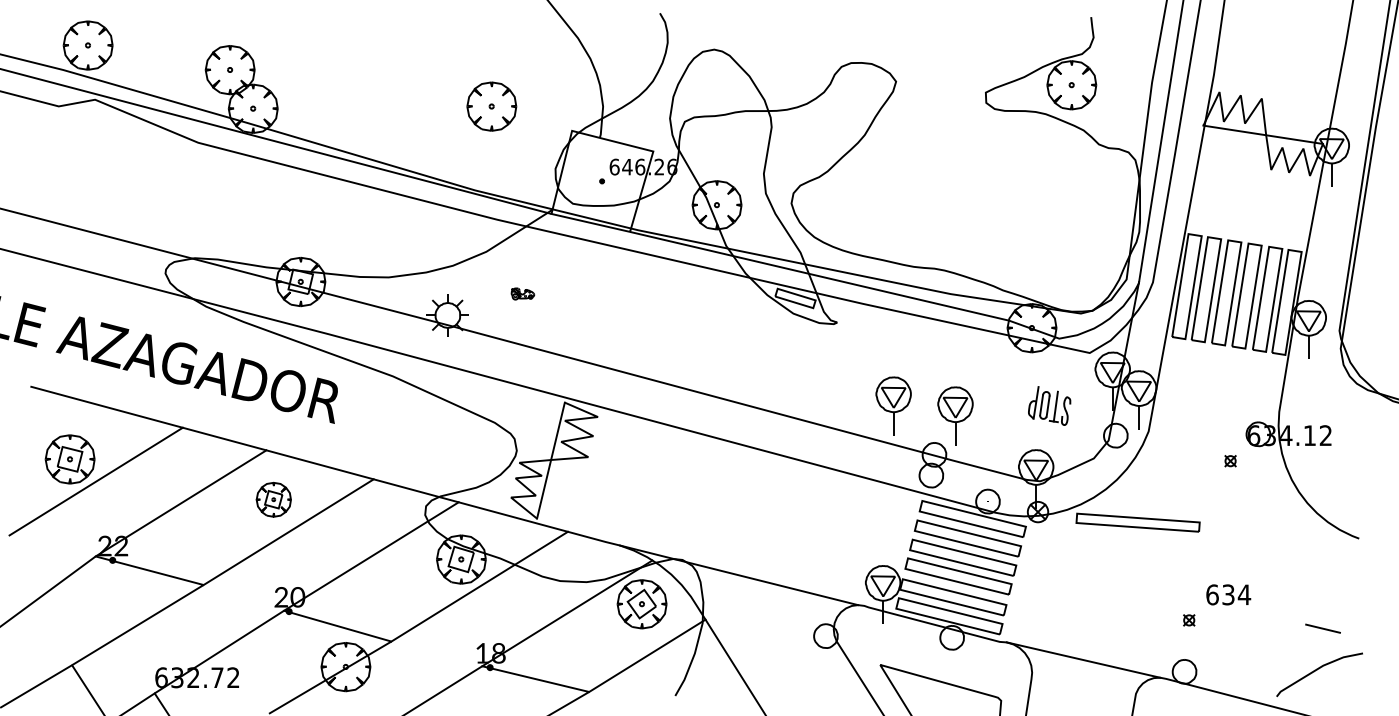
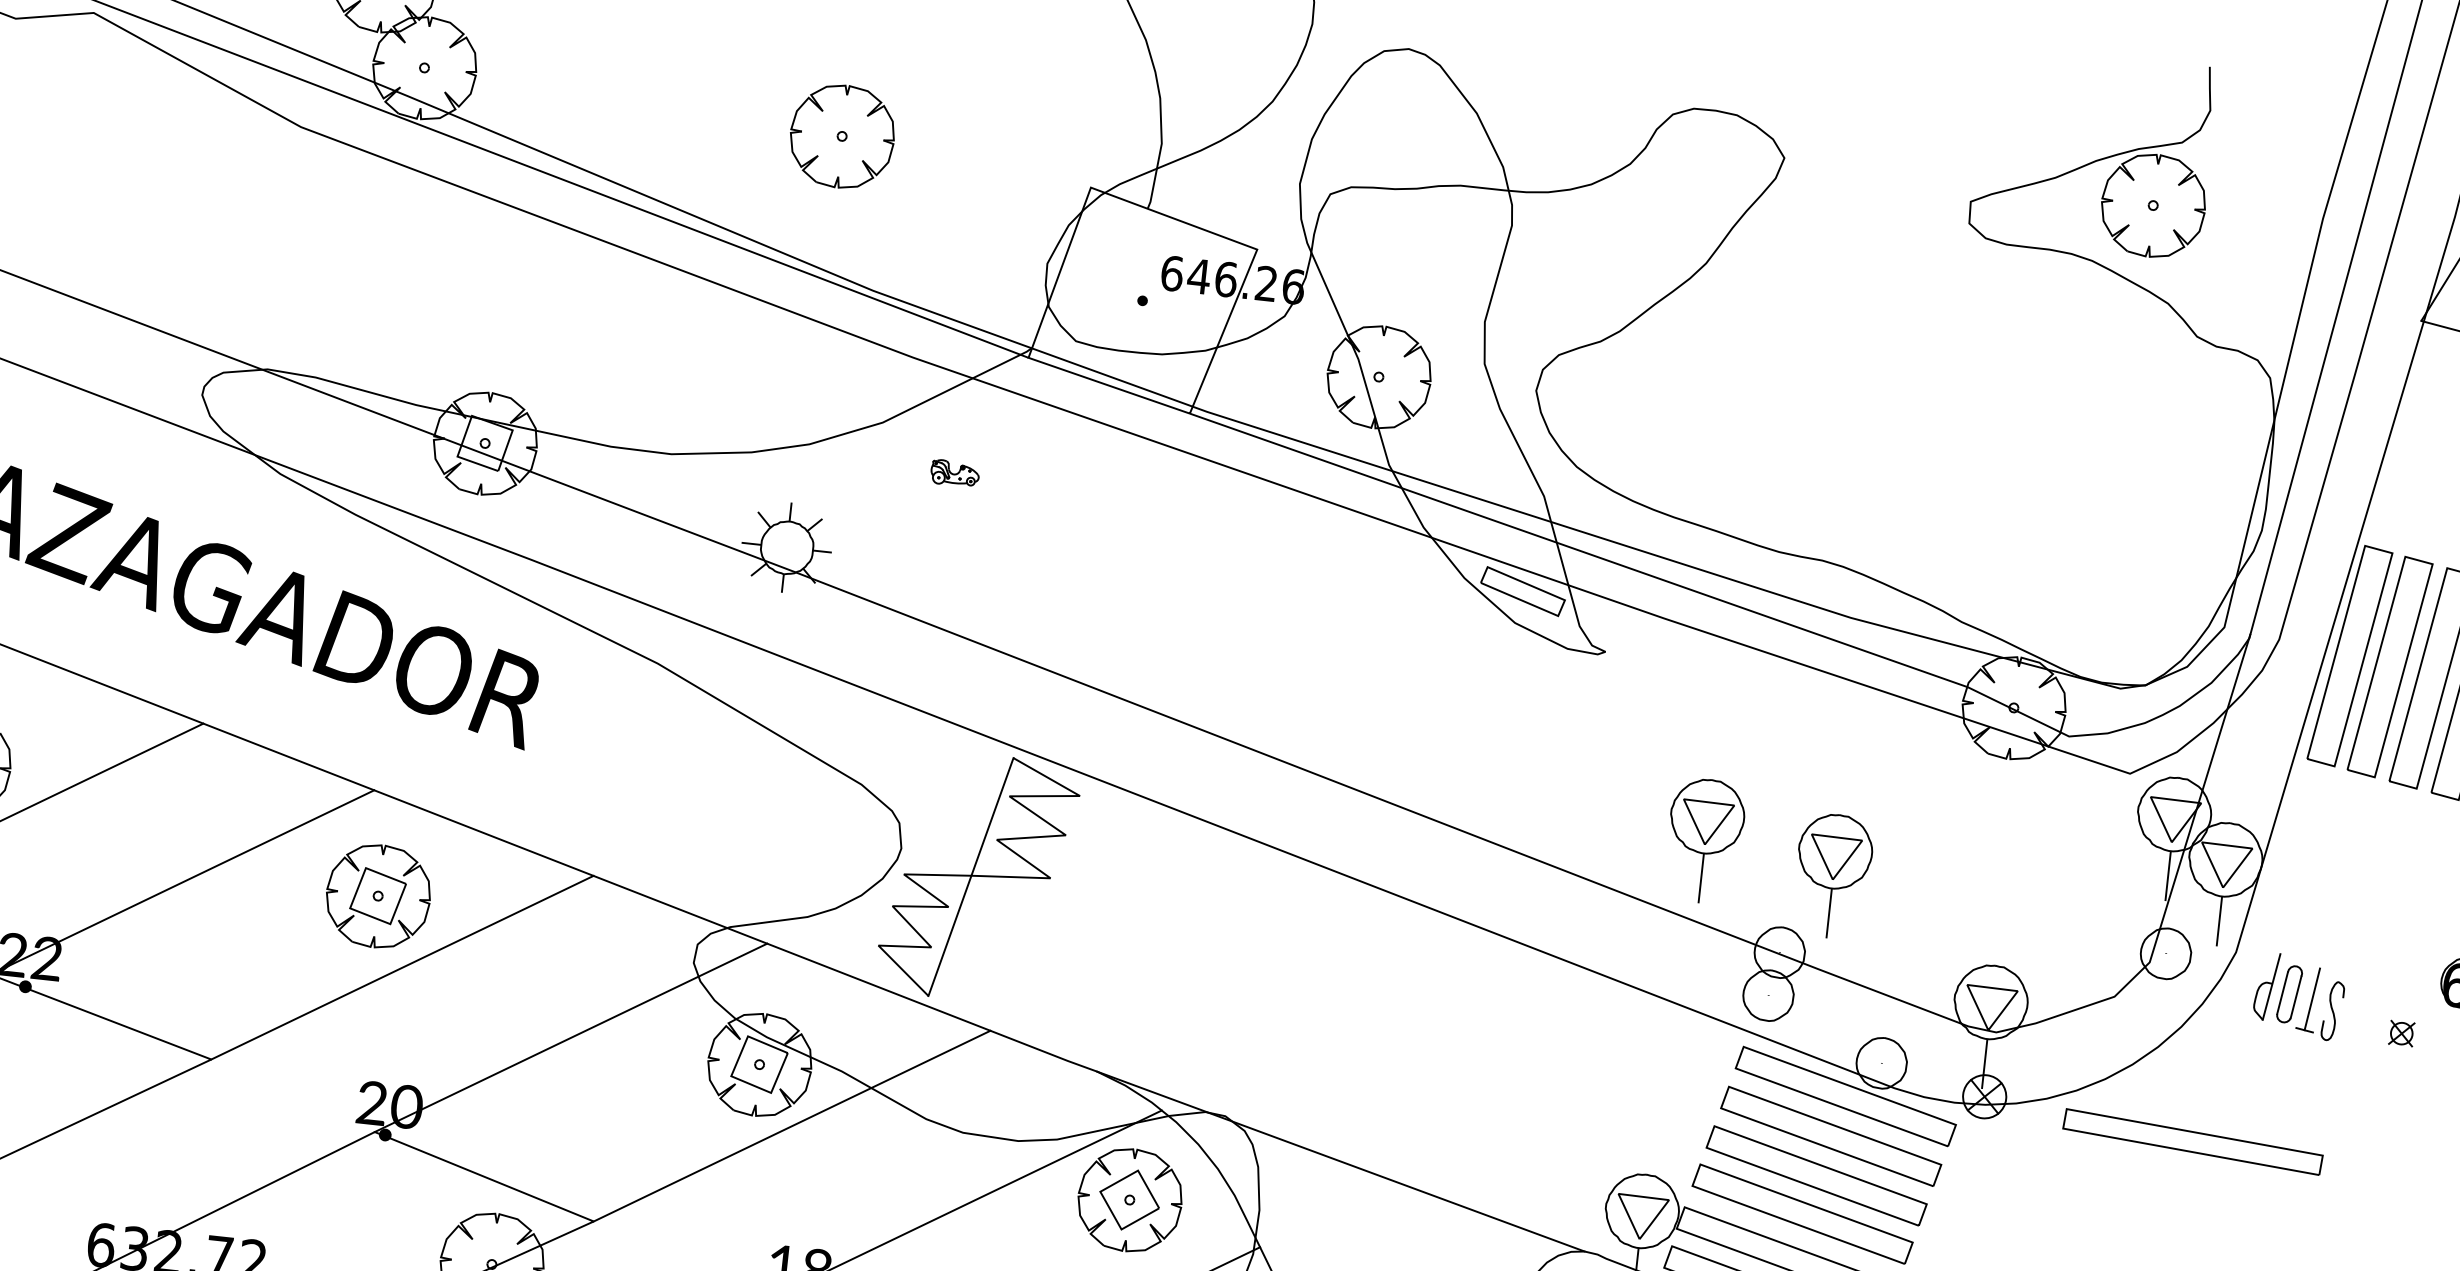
part: (491, 106) -> (841, 136), moved
part: (522, 293) -> (954, 472), moved
part: (1049, 405) -> (2299, 995), moved
part: (273, 499) -> (377, 895), size x1.43

